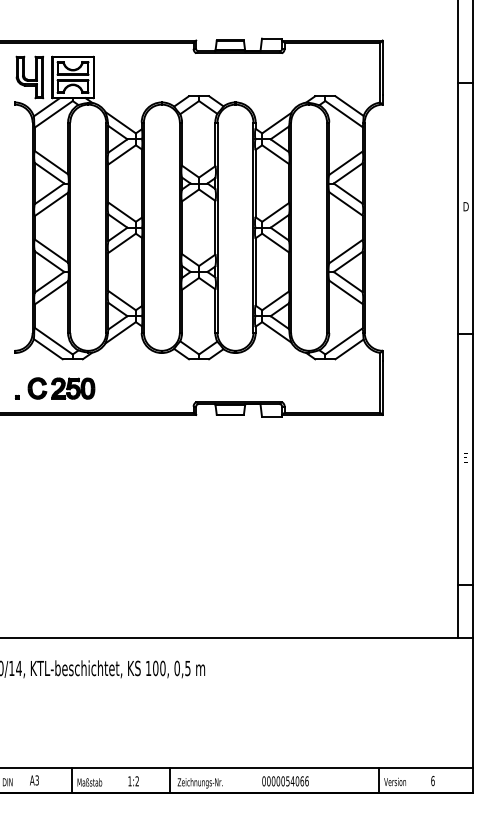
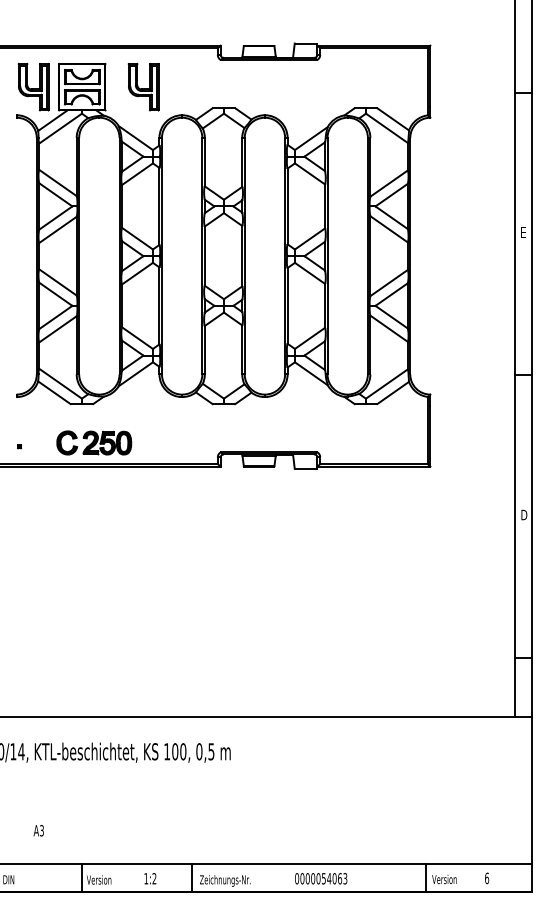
part: (127, 77) -> (143, 87), added
text: (466, 206) -> (524, 232), D -> E
part: (61, 388) -> (94, 442), moved
text: (466, 457) -> (524, 514), E -> D
text: (34, 780) -> (38, 830), moved
text: (307, 781) -> (345, 878), 0000054066 -> 0000054063
text: (89, 782) -> (100, 879), Maßstab -> Version

